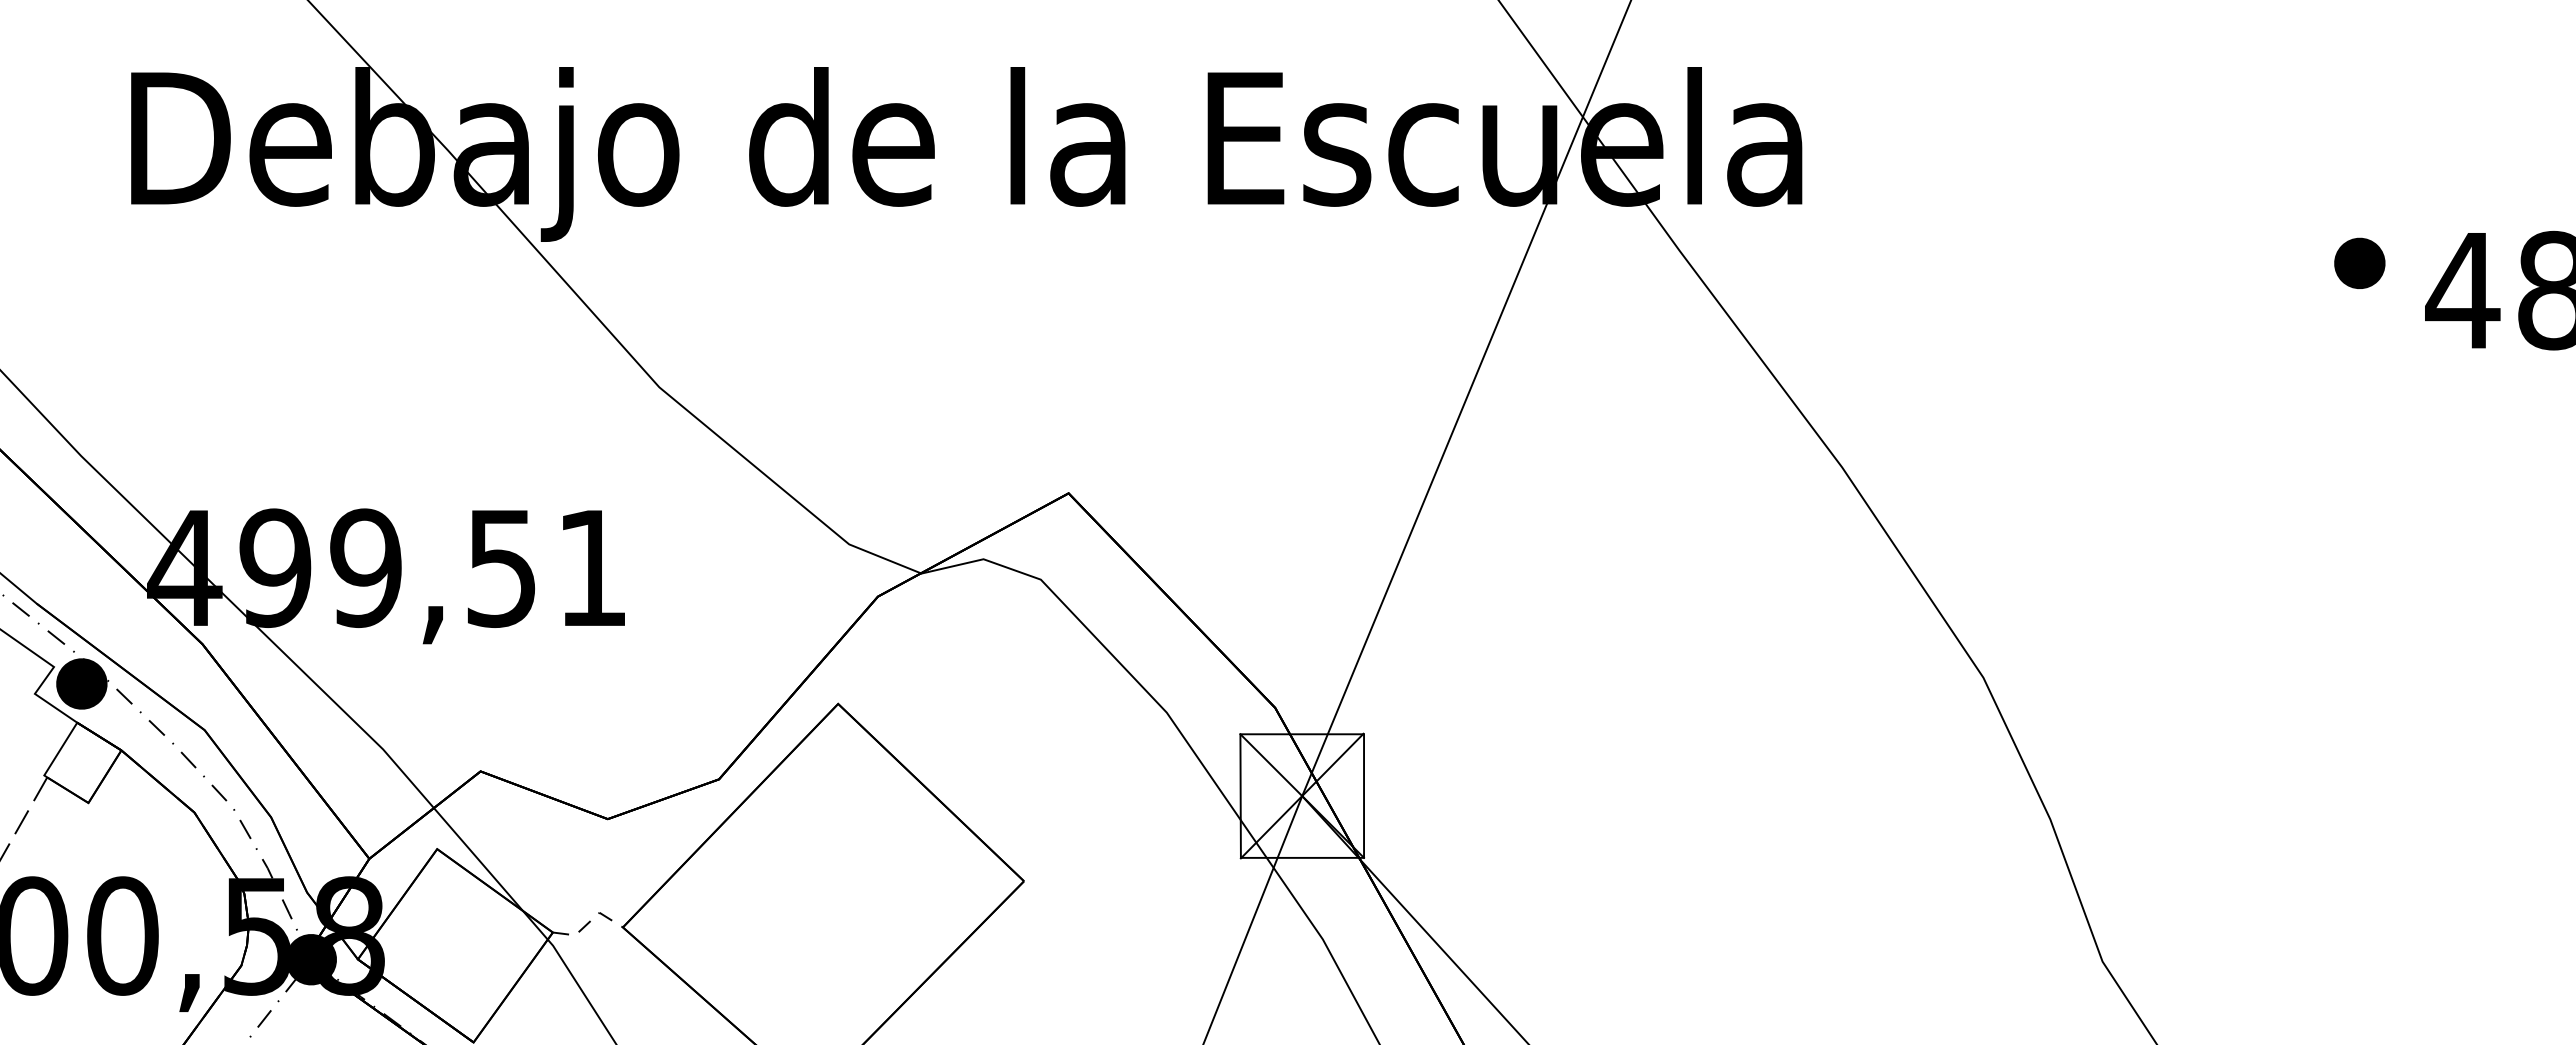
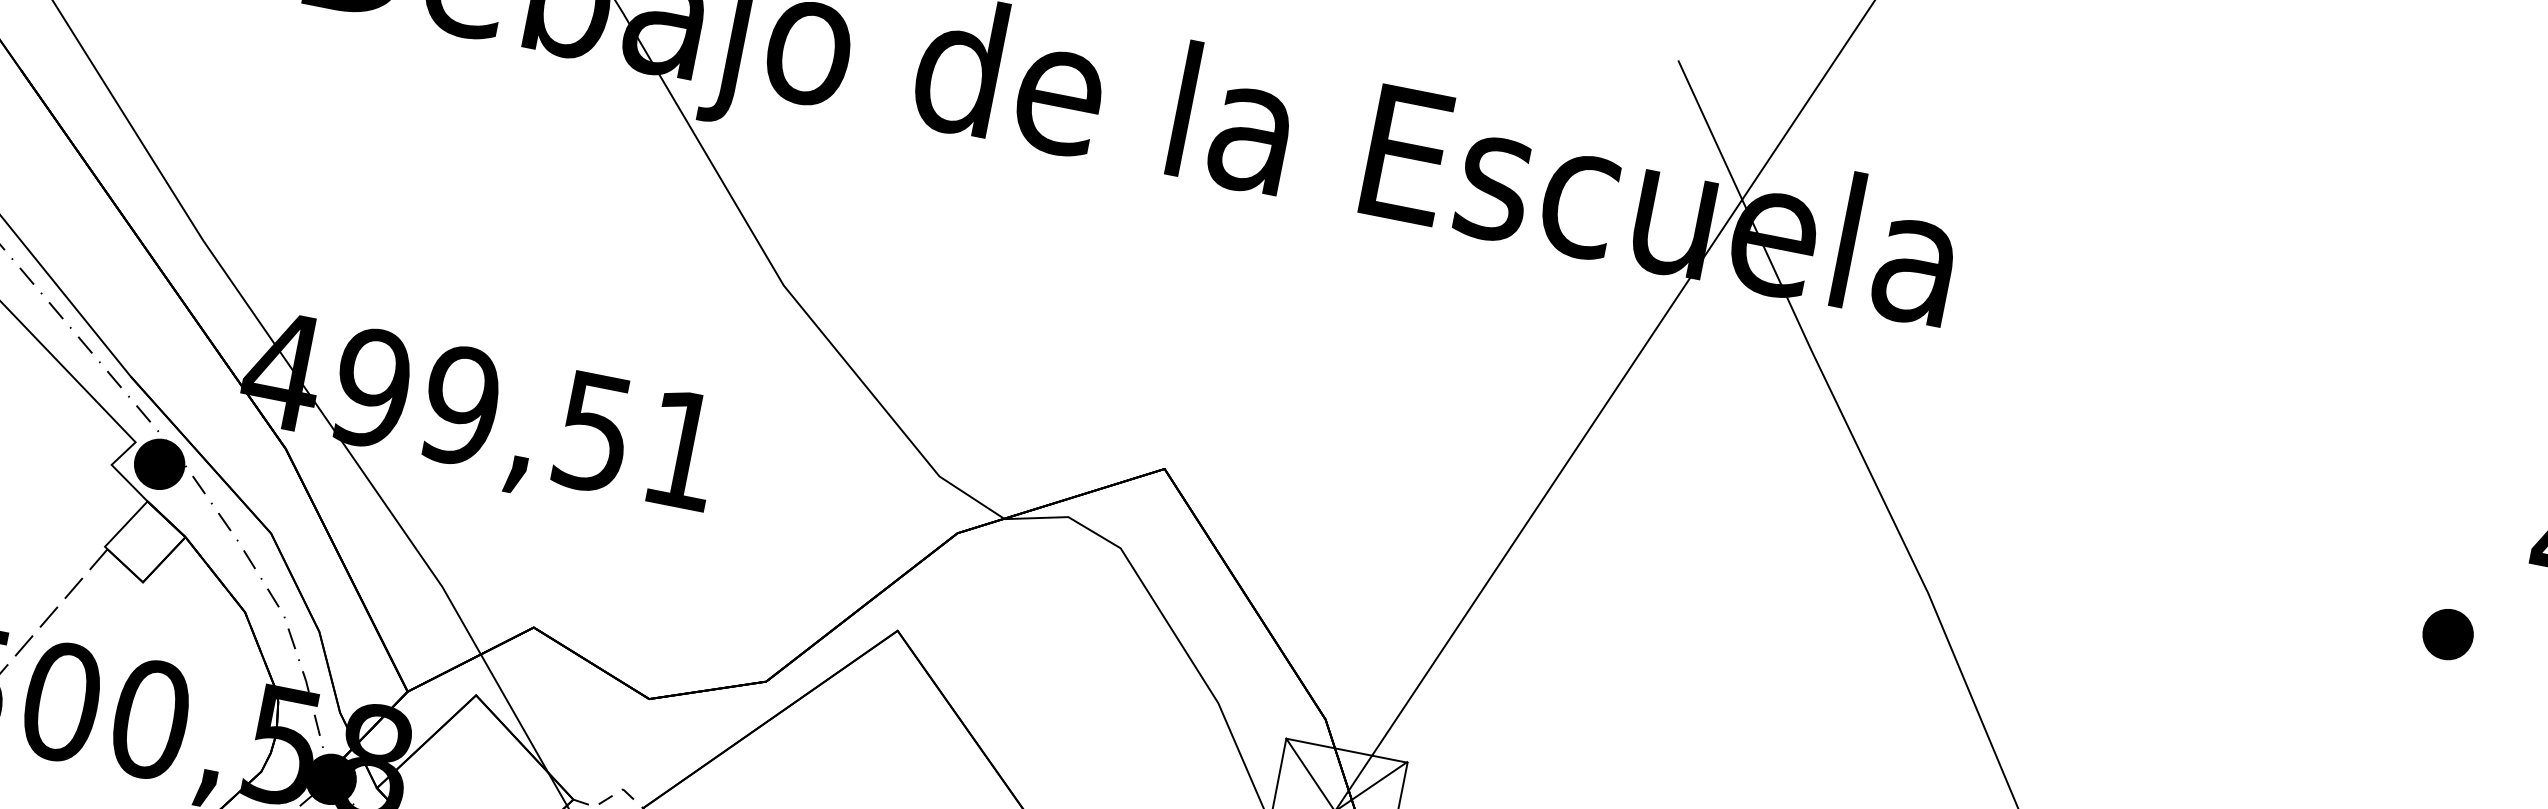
part: (2359, 262) -> (2447, 633), moved

